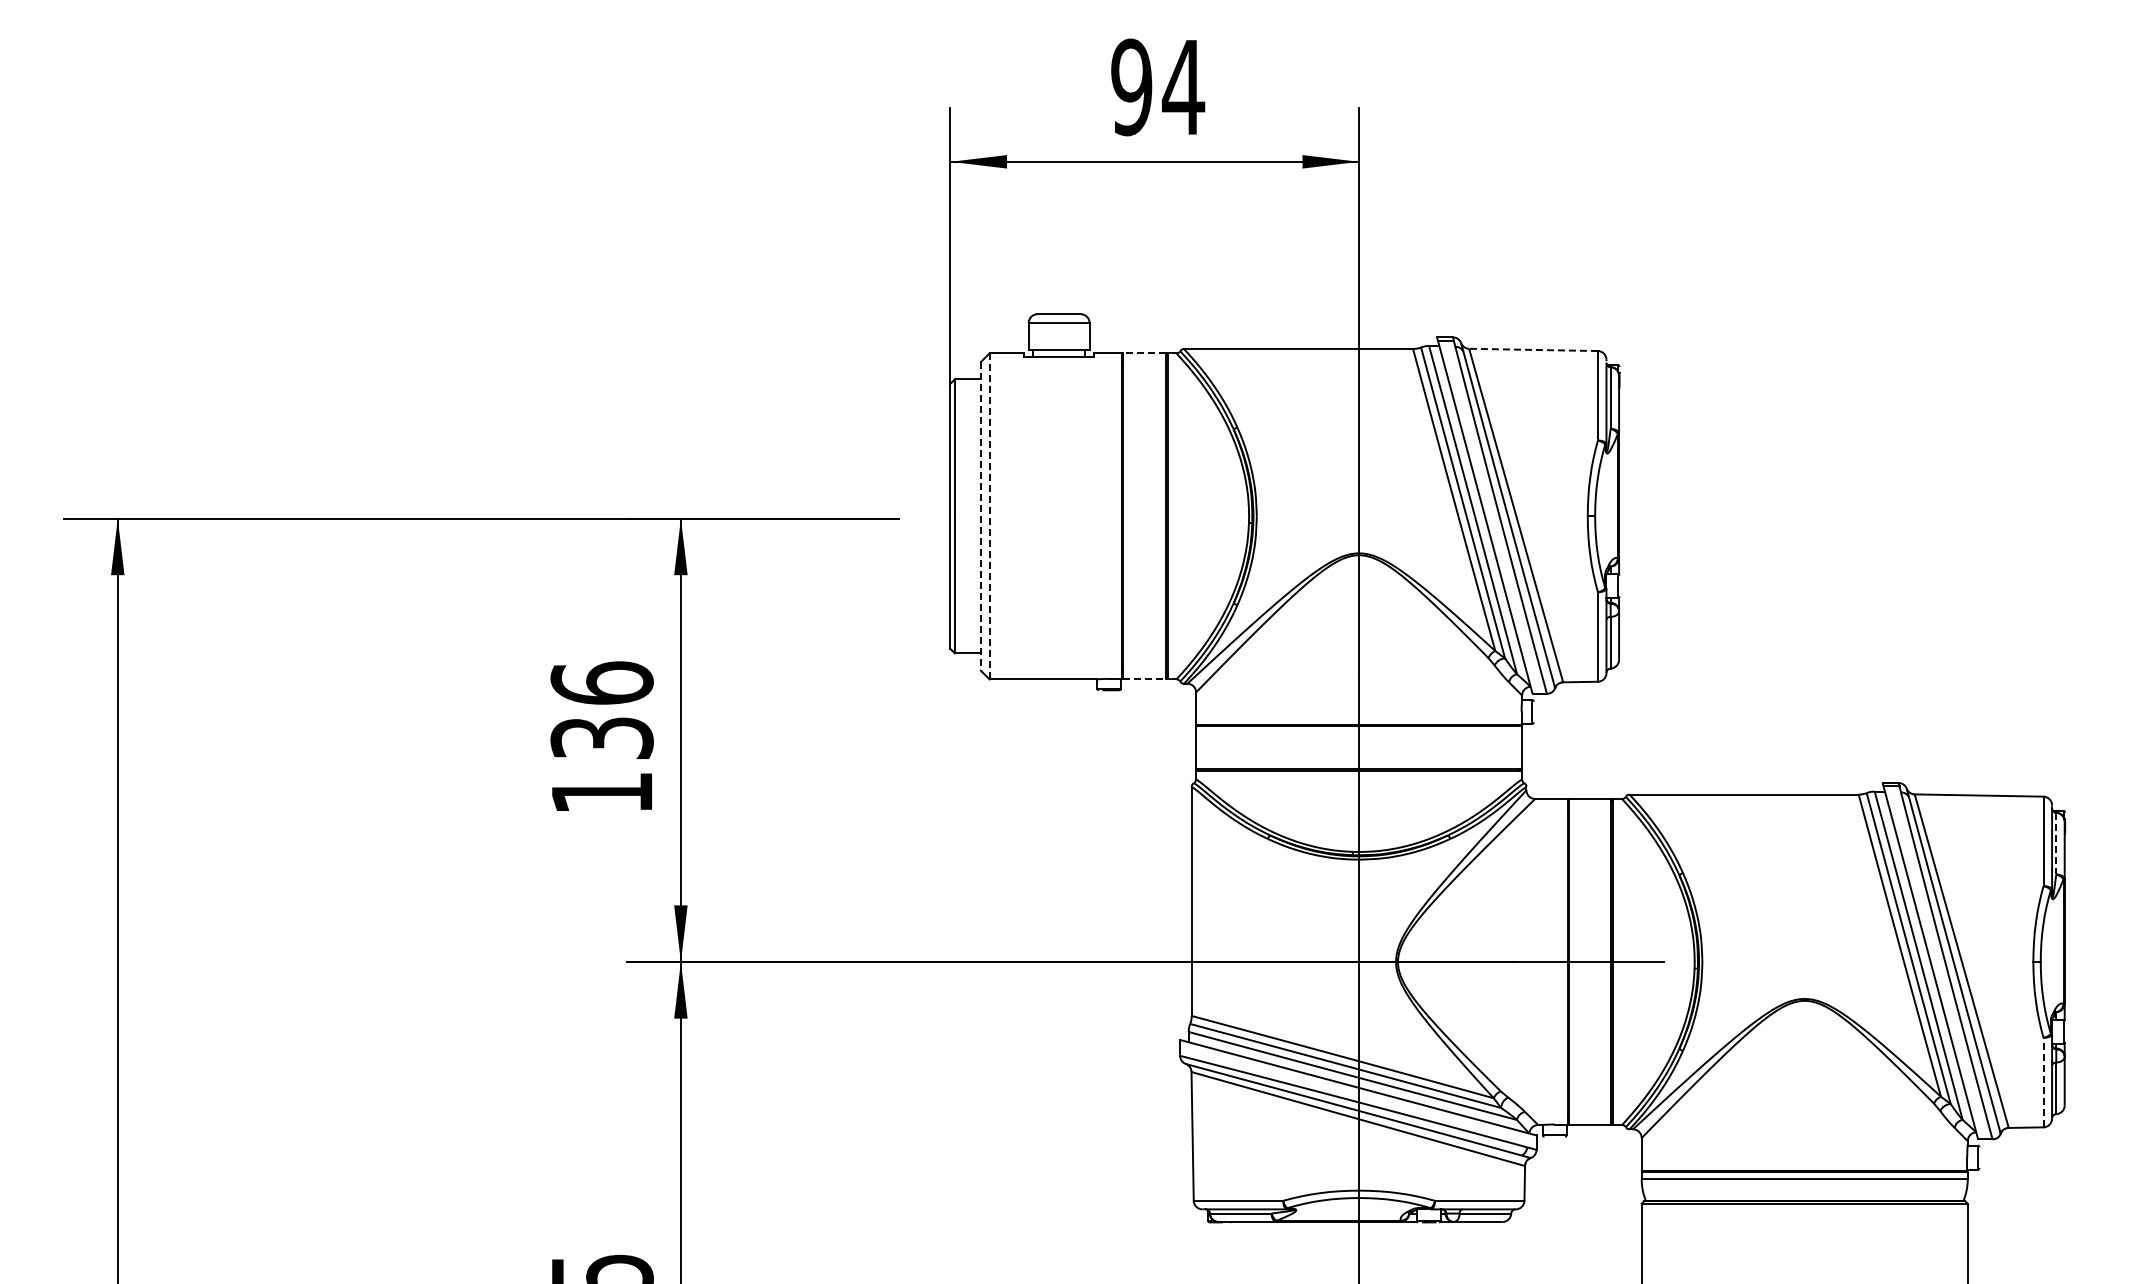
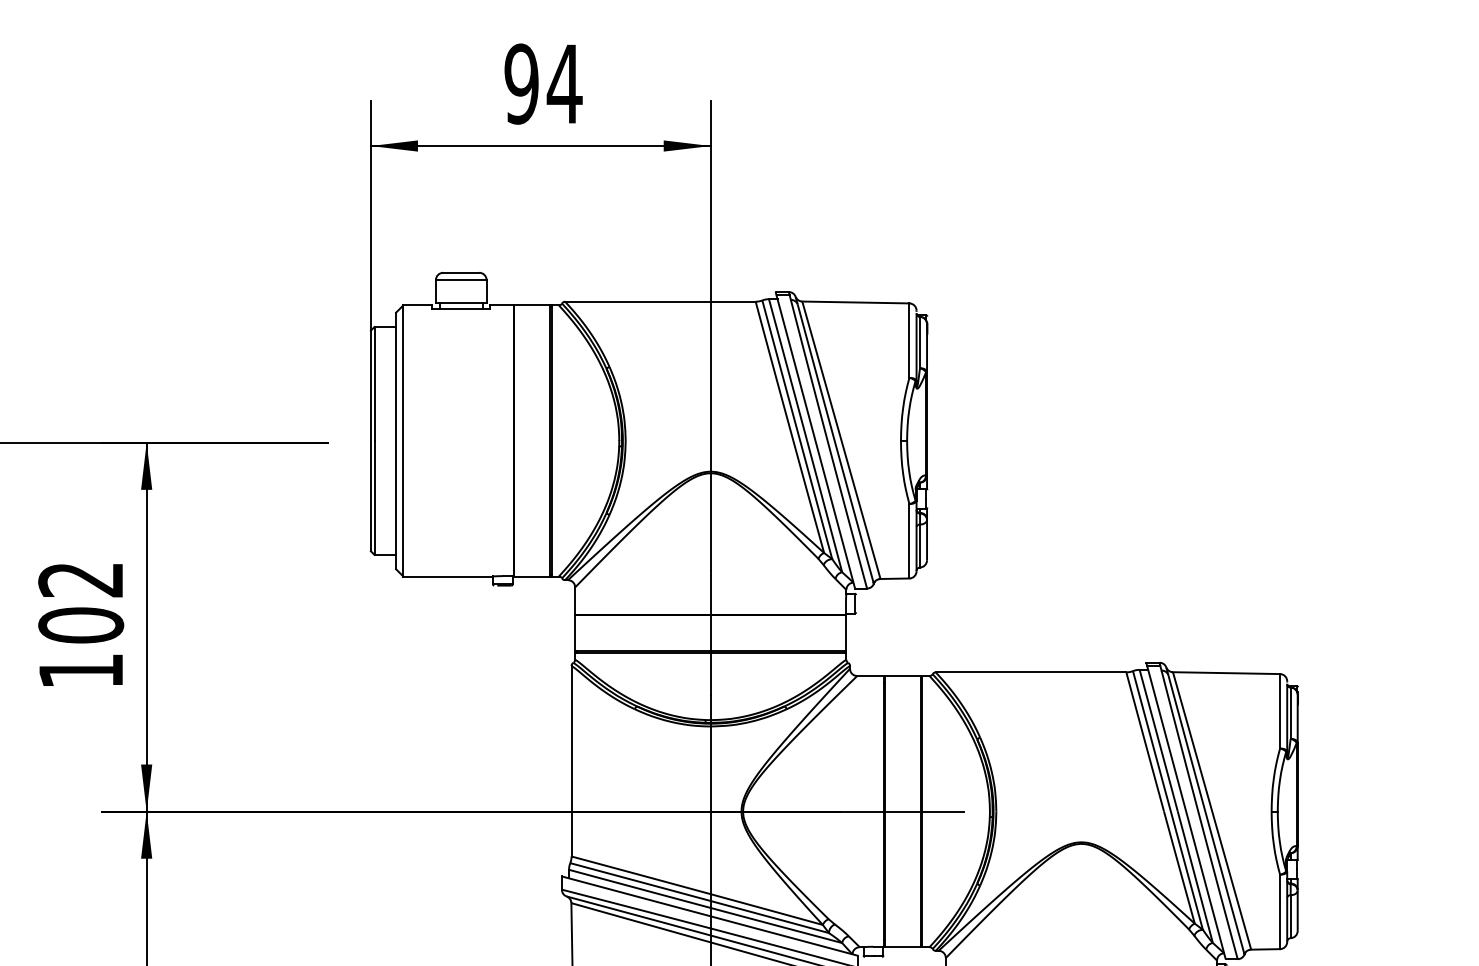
line: (1533, 349) -> (855, 302), dashed -> solid
line: (1143, 353) -> (531, 305), dashed -> solid
line: (980, 516) -> (395, 441), dashed -> solid
line: (989, 516) -> (403, 441), dashed -> solid
line: (1144, 679) -> (532, 576), dashed -> solid
text: (601, 710) -> (80, 602), 136 -> 102
line: (2056, 843) -> (1290, 713), dashed -> solid
line: (2043, 1082) -> (1280, 911), dashed -> solid

